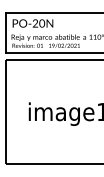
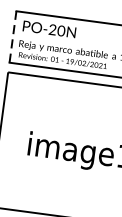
line: (6, 32) -> (13, 36), solid -> dashed

